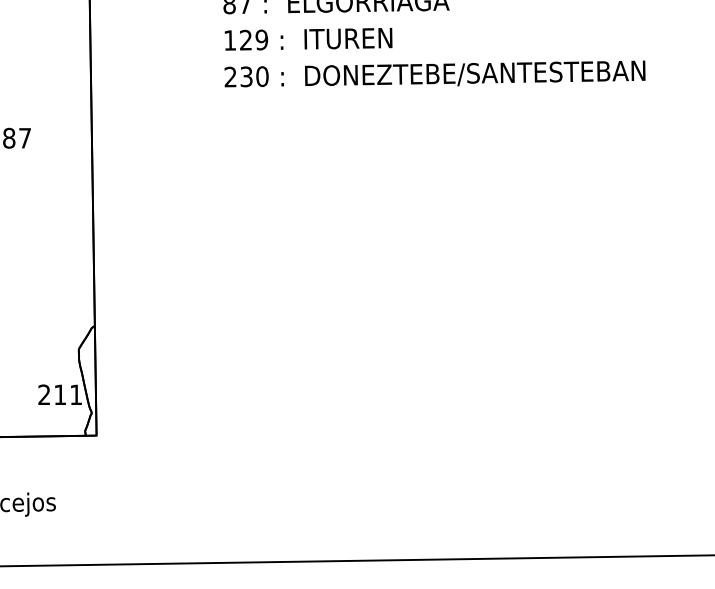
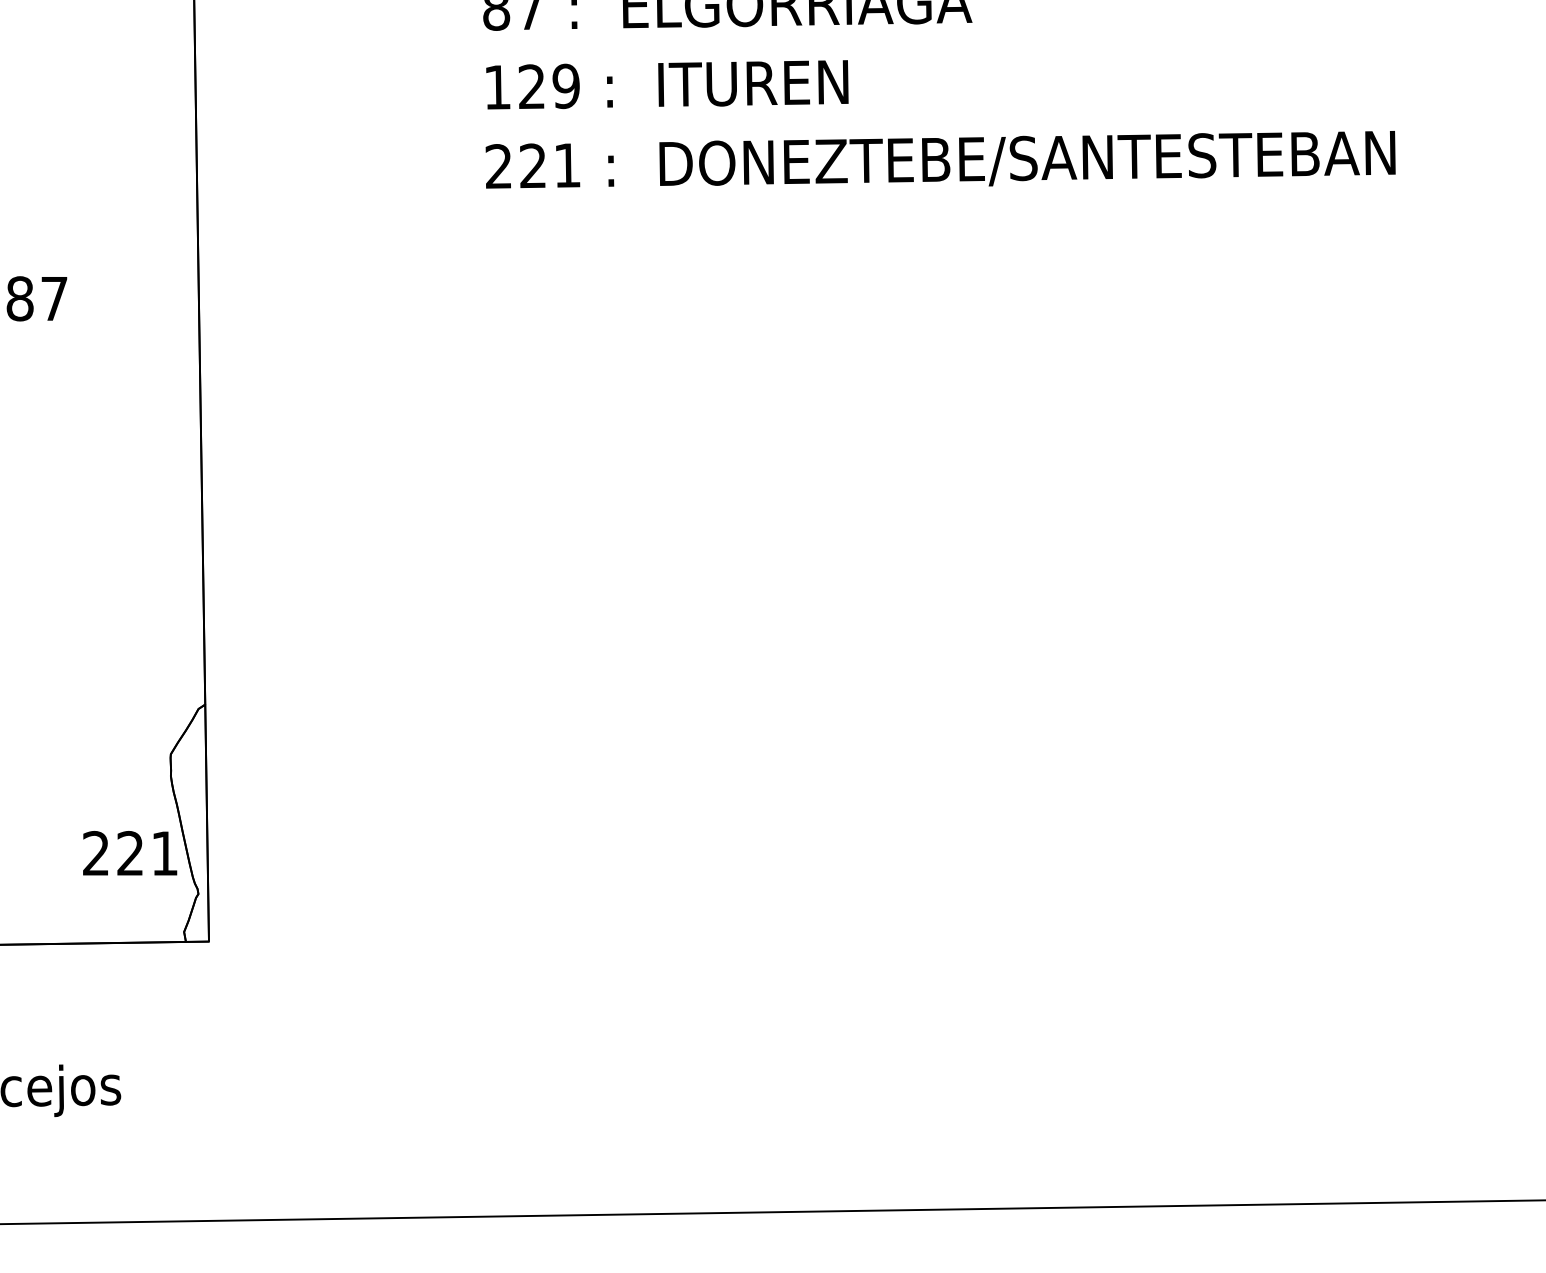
text: (254, 76) -> (550, 165), 230 -> 221
text: (59, 394) -> (128, 852), 211 -> 221

